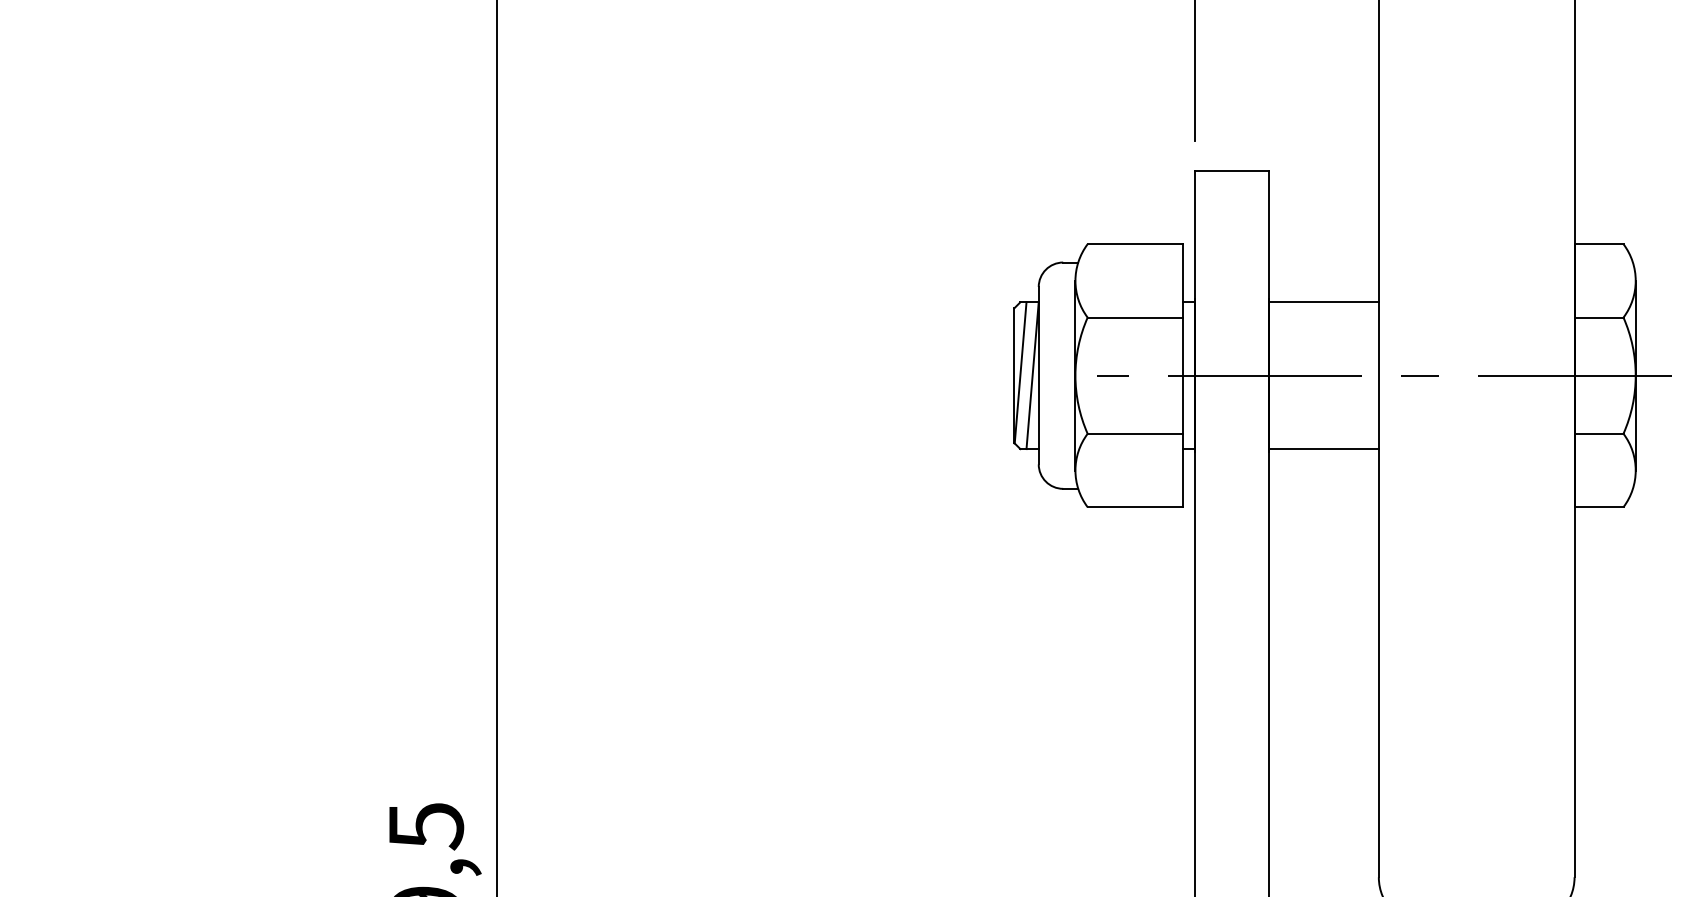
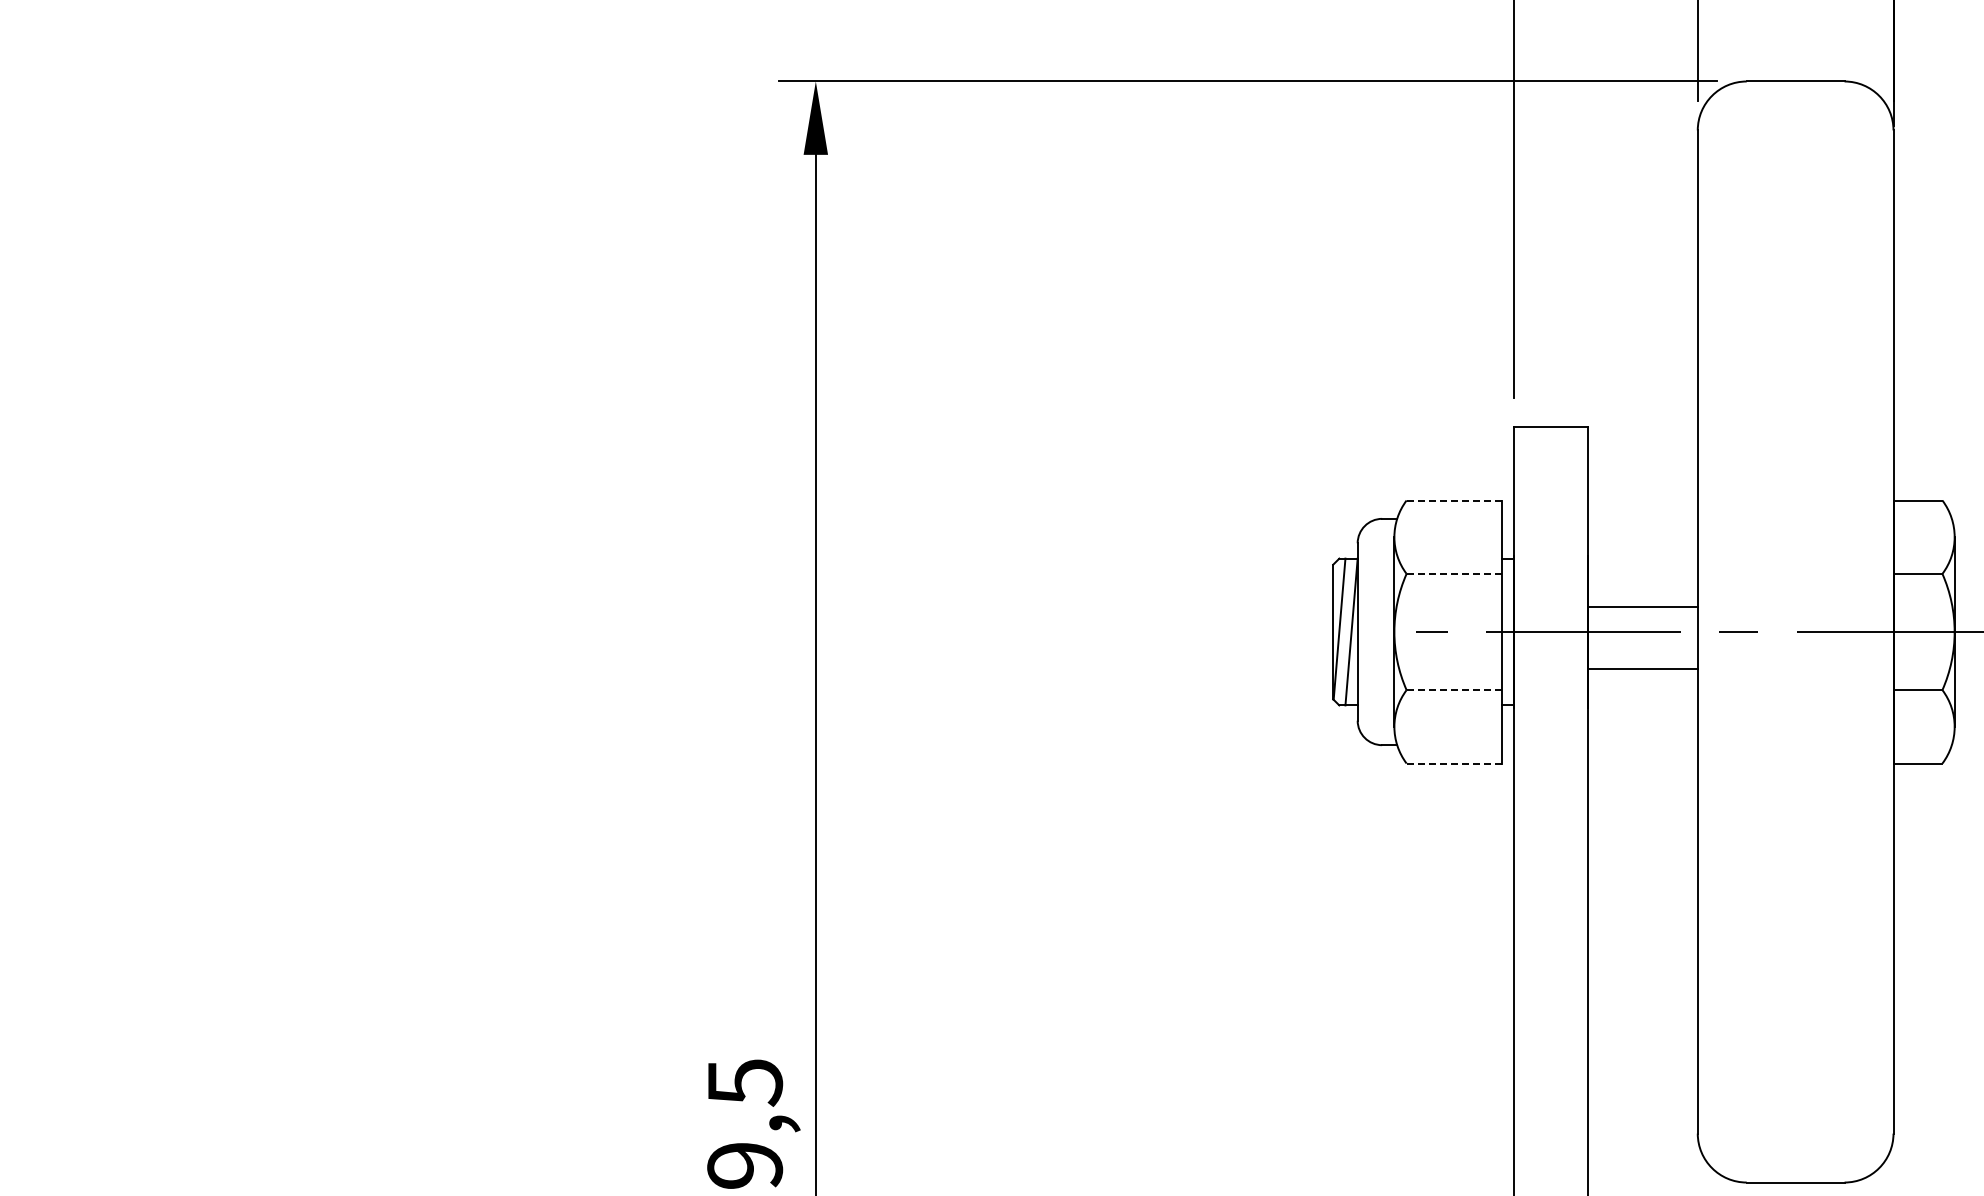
line: (1135, 244) -> (1454, 500), solid -> dashed
line: (1323, 302) -> (1642, 606), moved
line: (1135, 317) -> (1454, 573), solid -> dashed
line: (1135, 434) -> (1454, 690), solid -> dashed
line: (1323, 449) -> (1642, 669), moved
line: (1135, 507) -> (1454, 763), solid -> dashed

